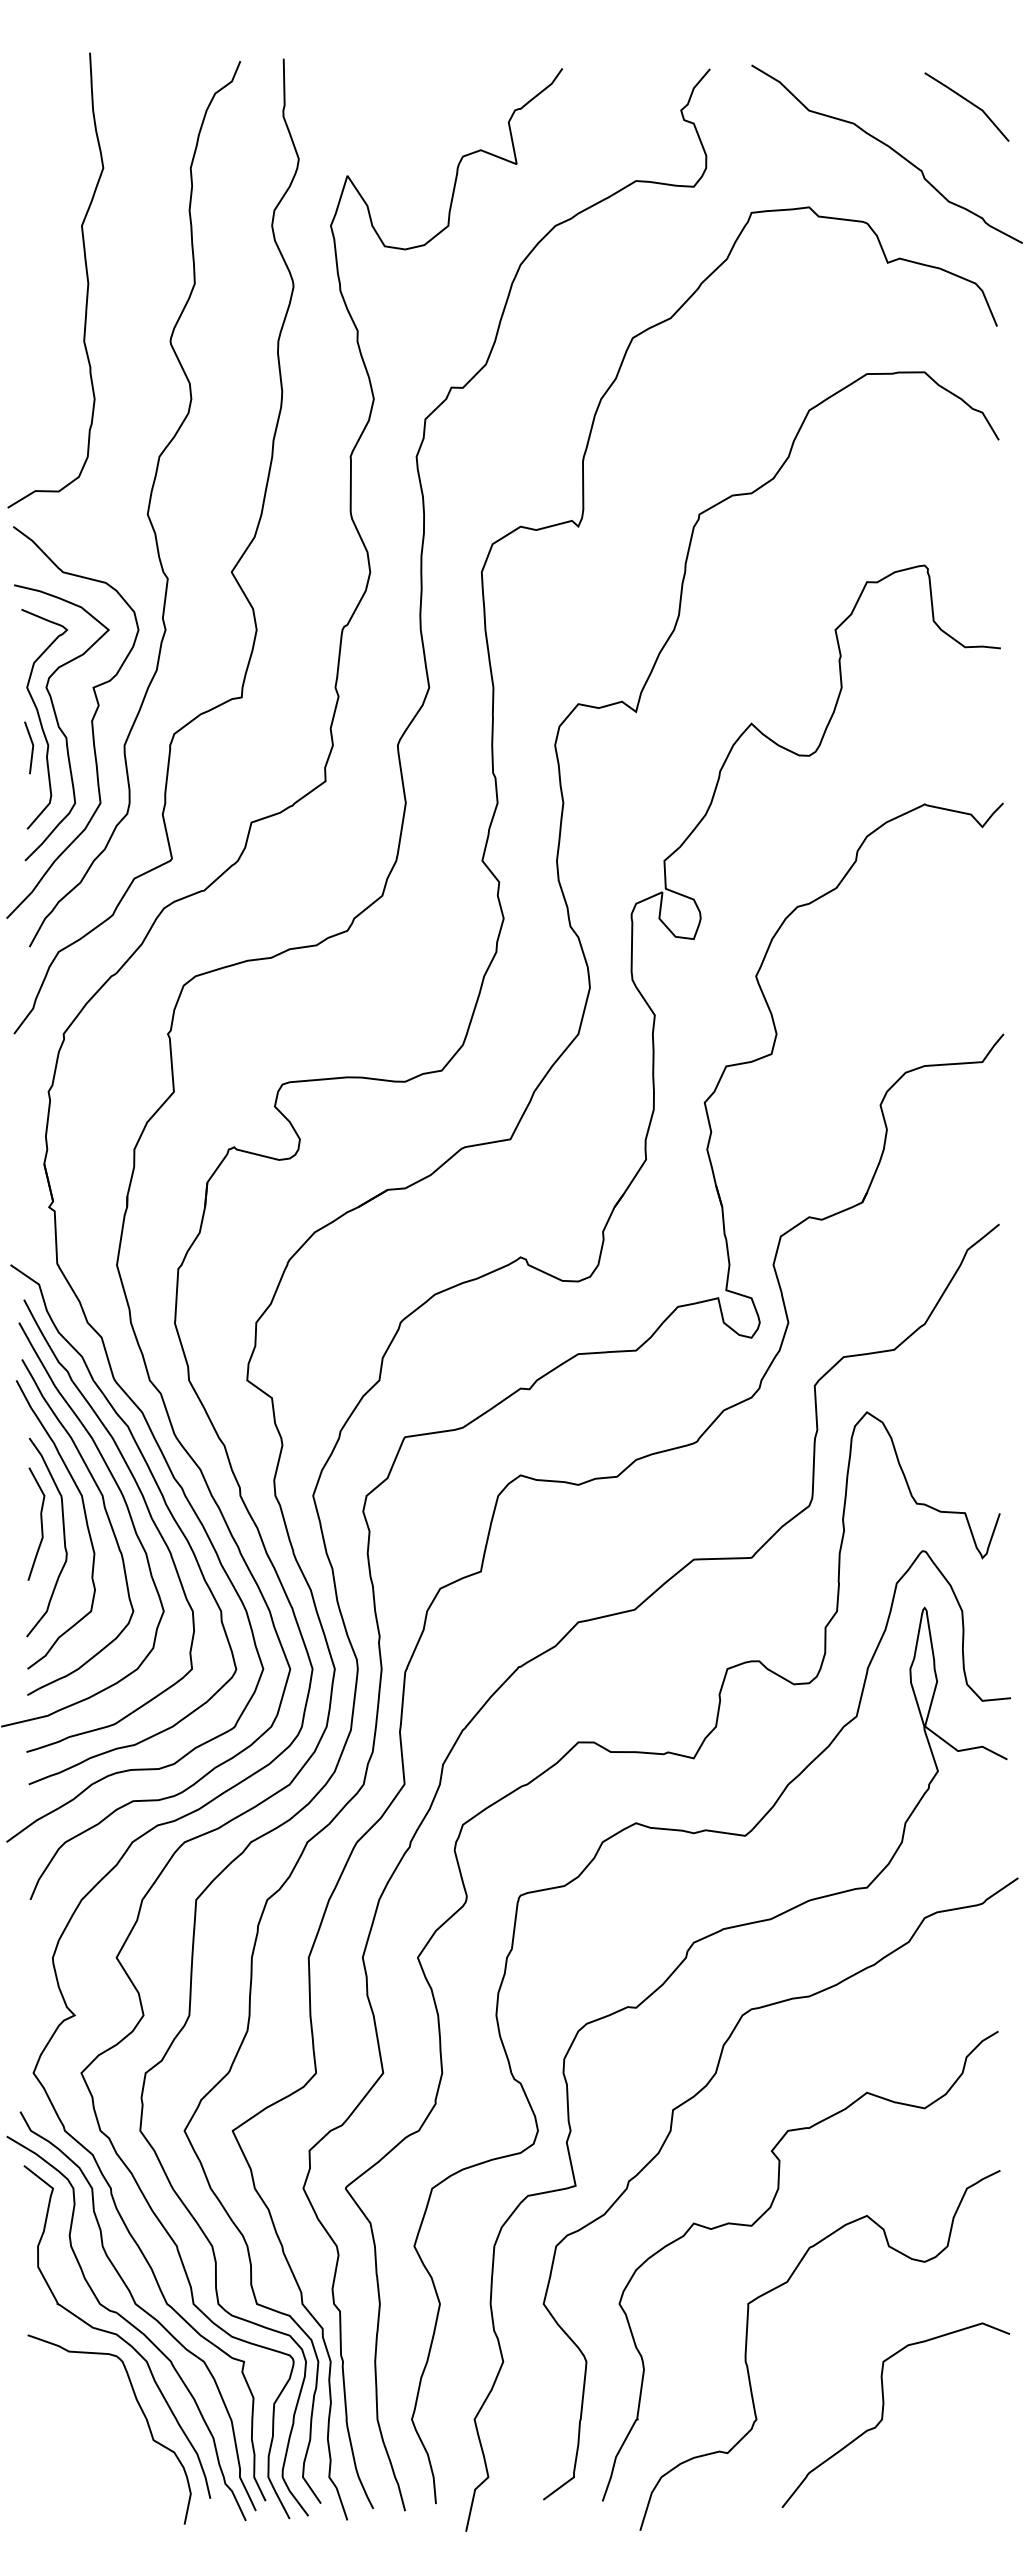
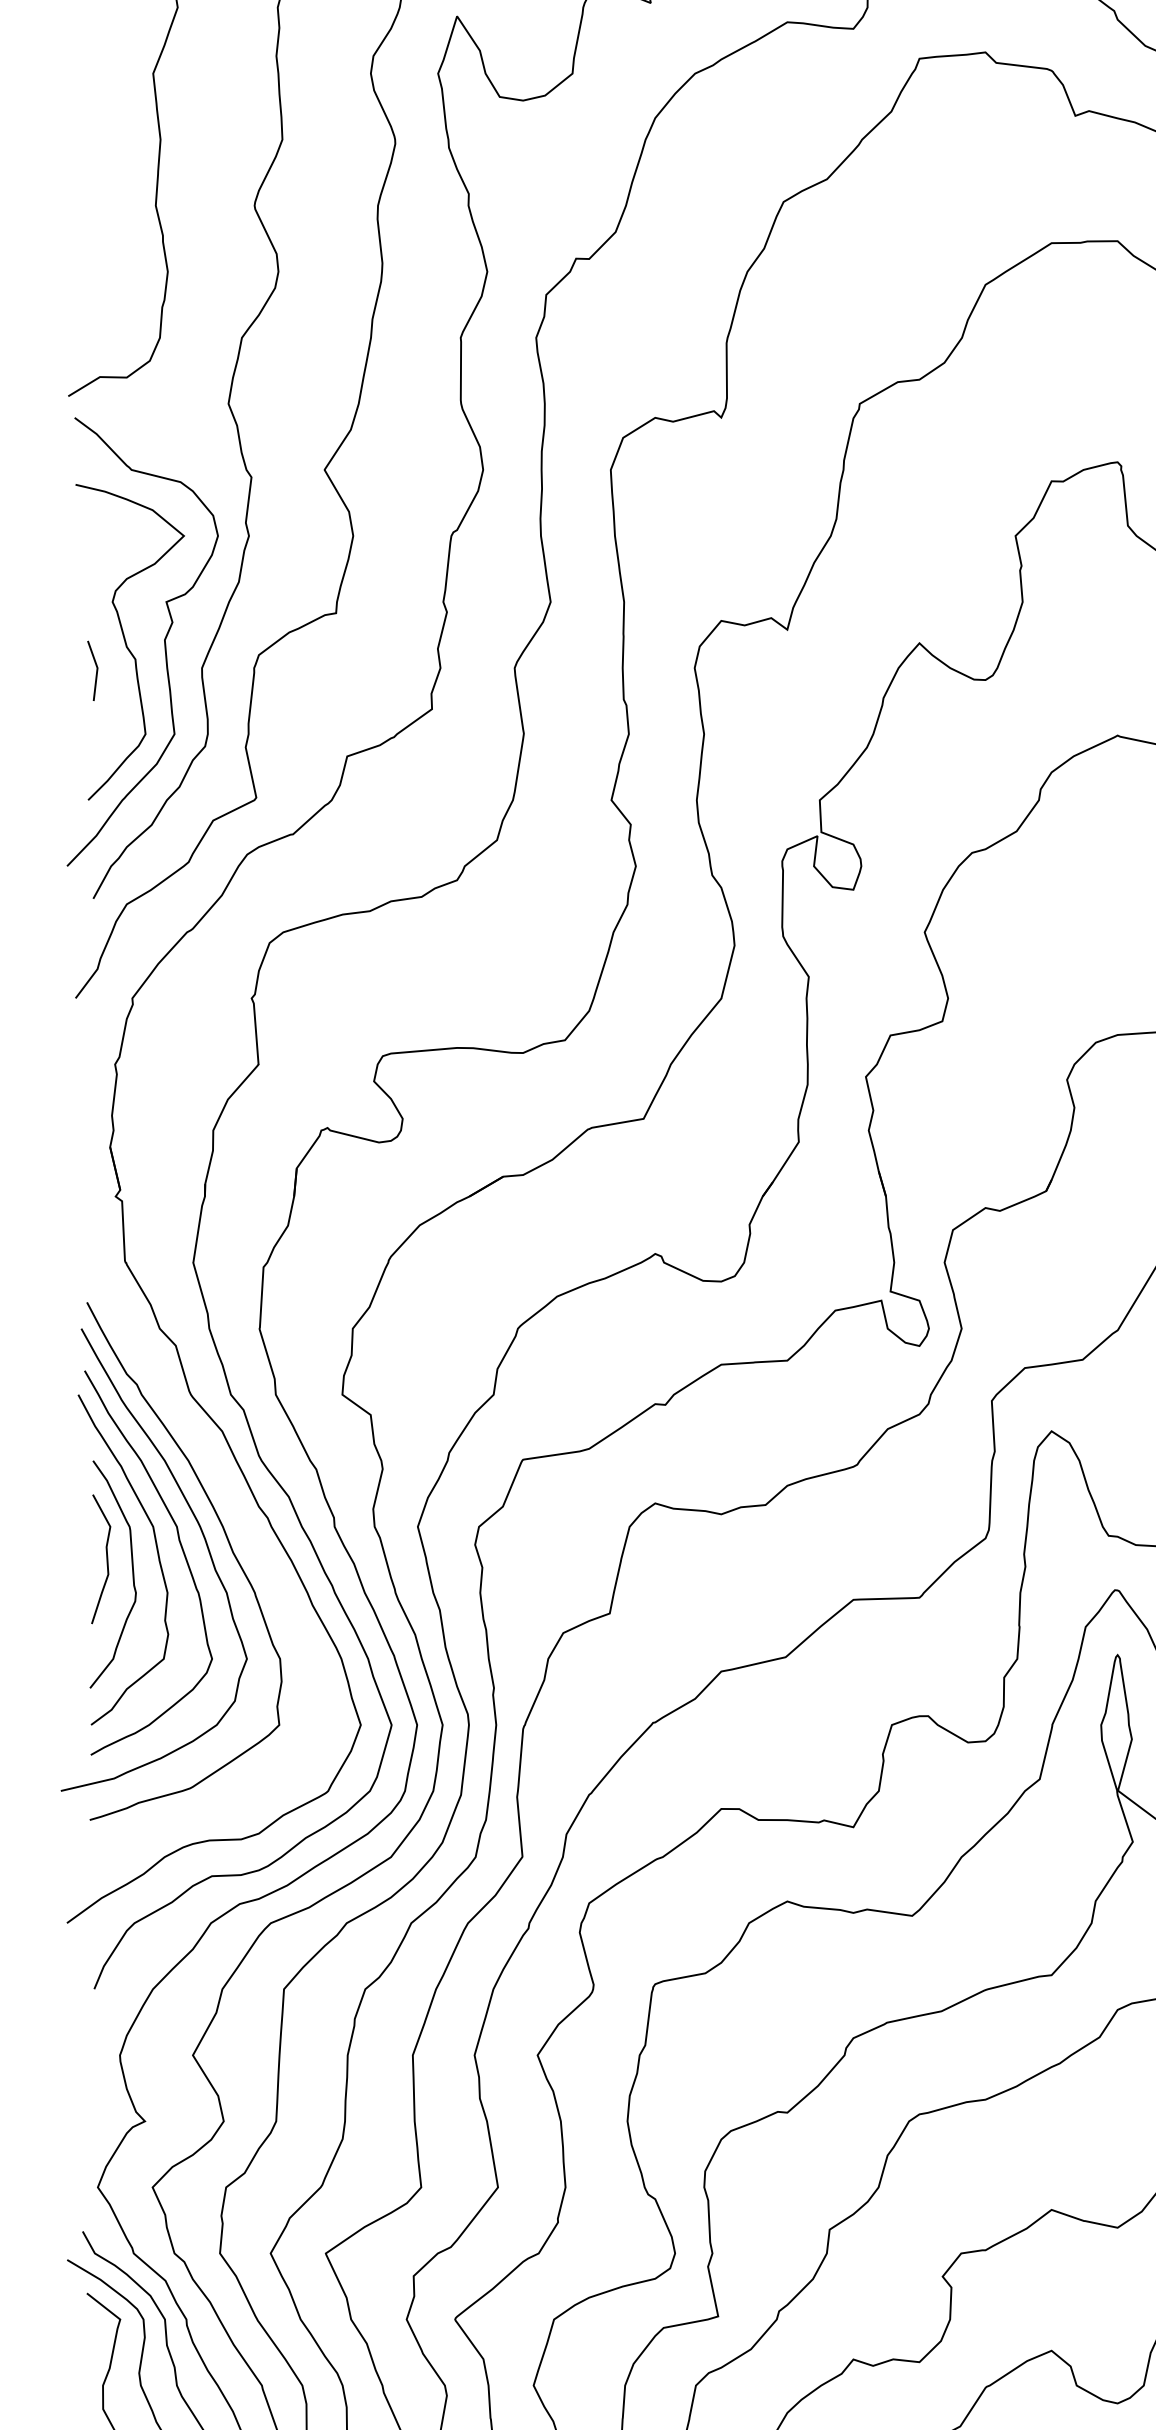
curve: (41, 720) -> (106, 639), removed
curve: (164, 1503) -> (247, 1535), removed

